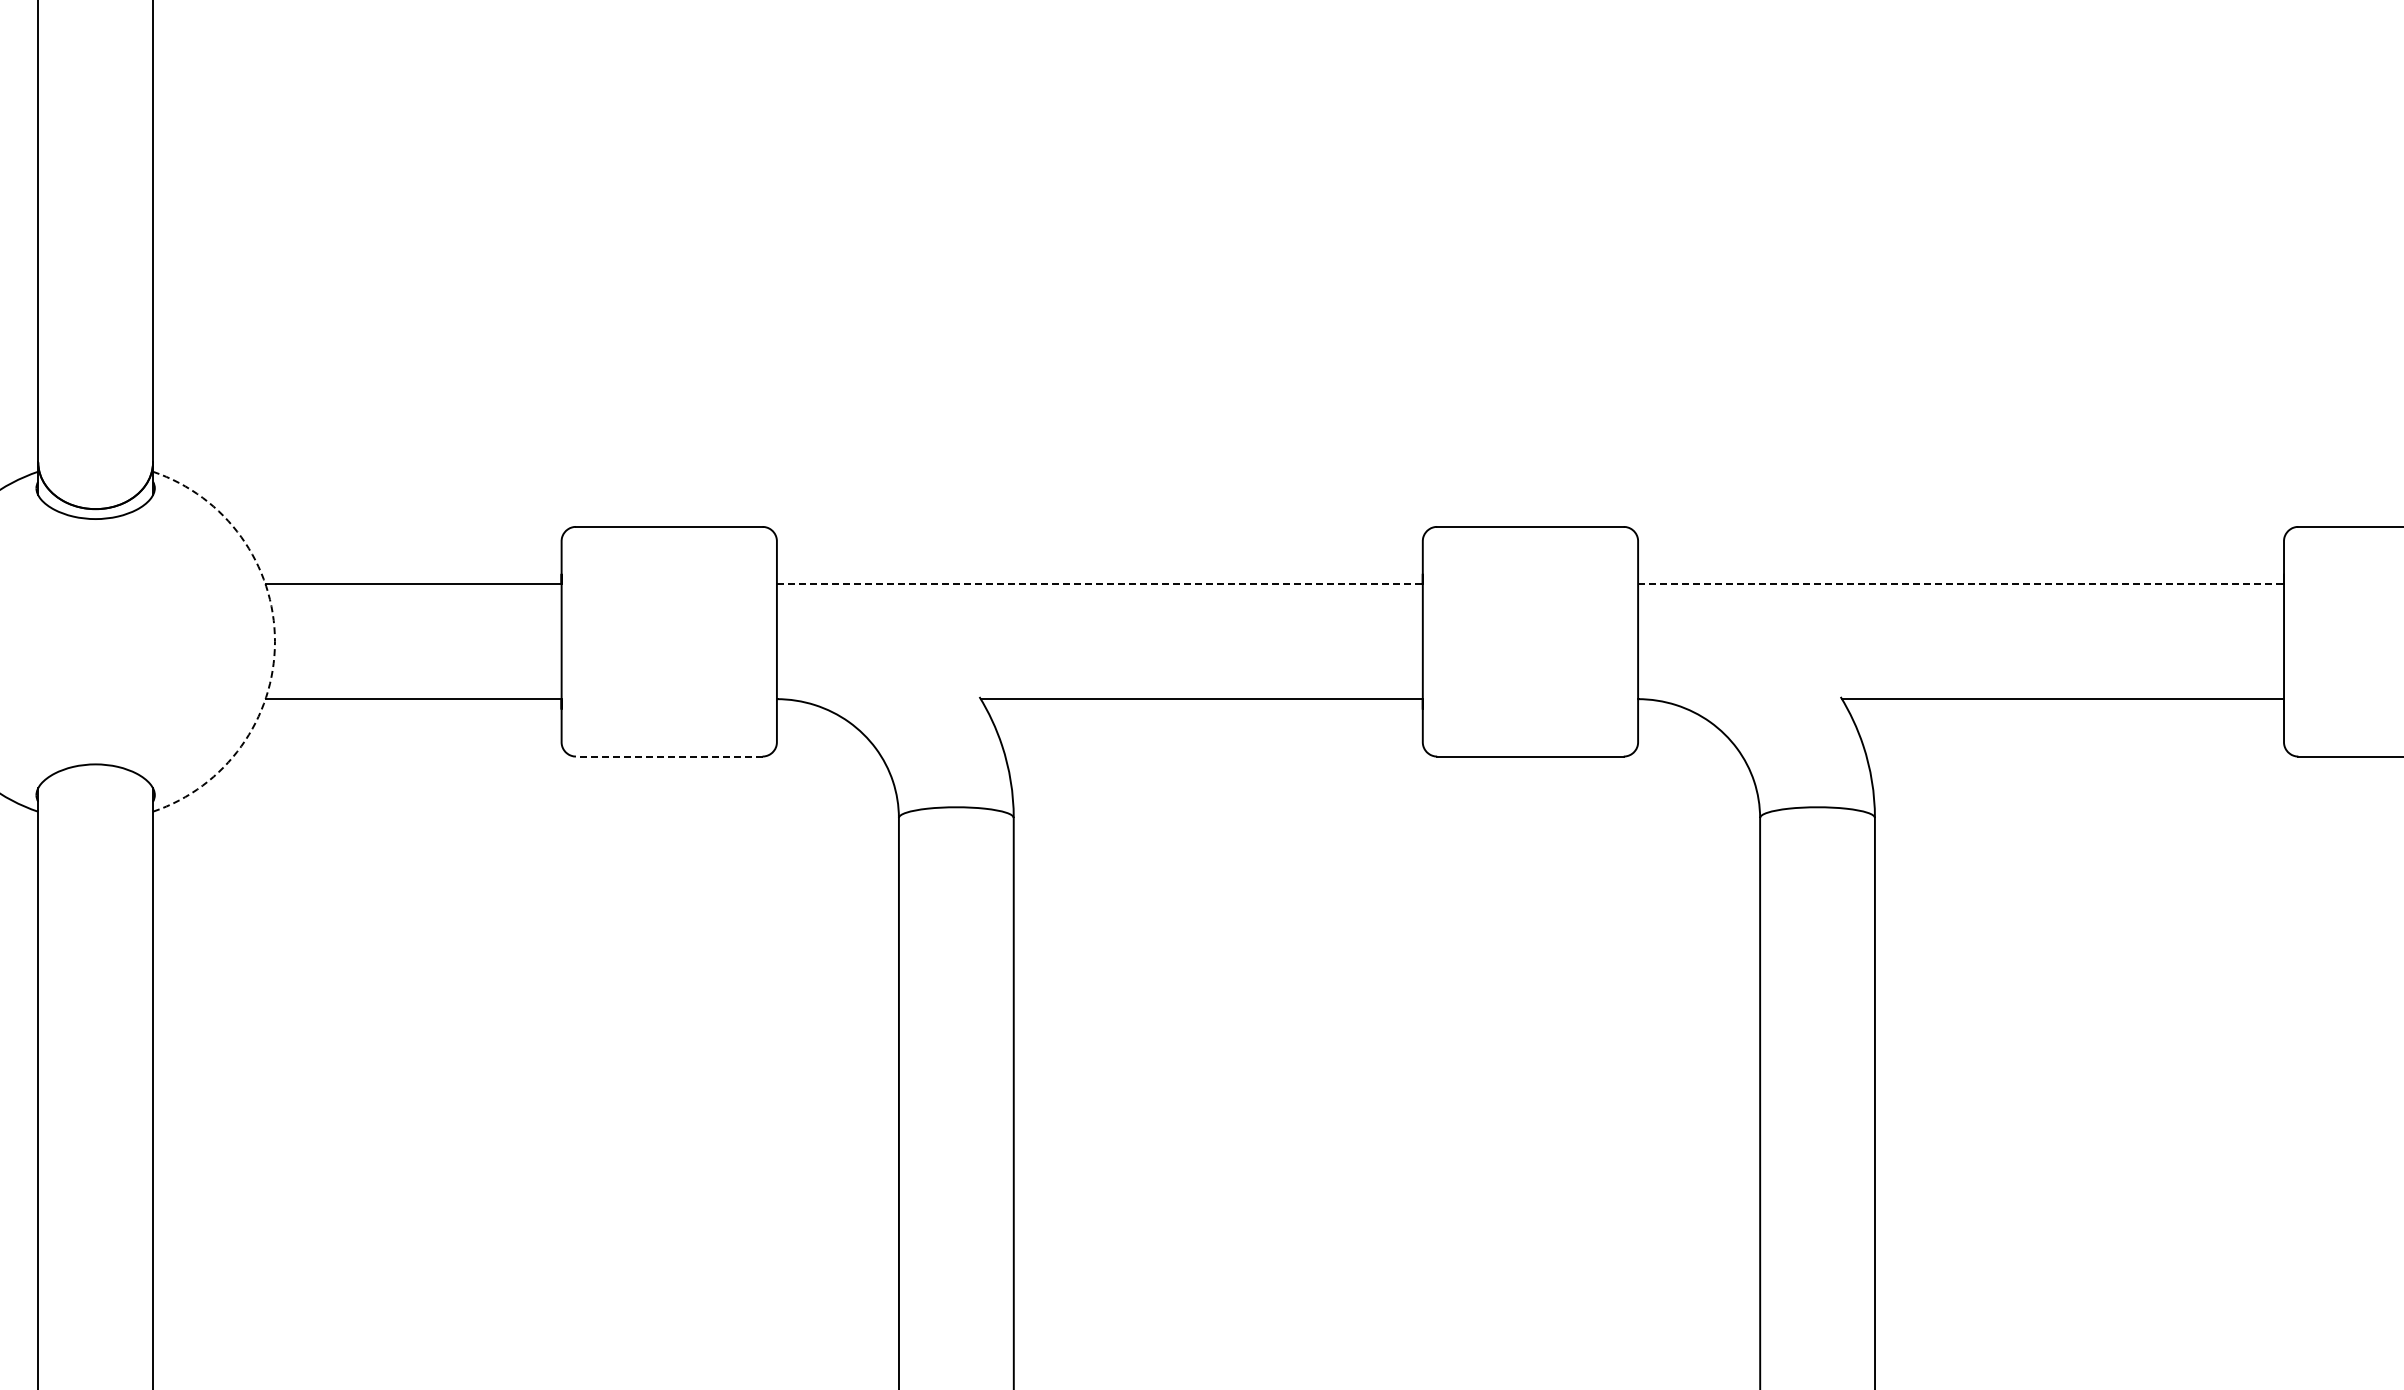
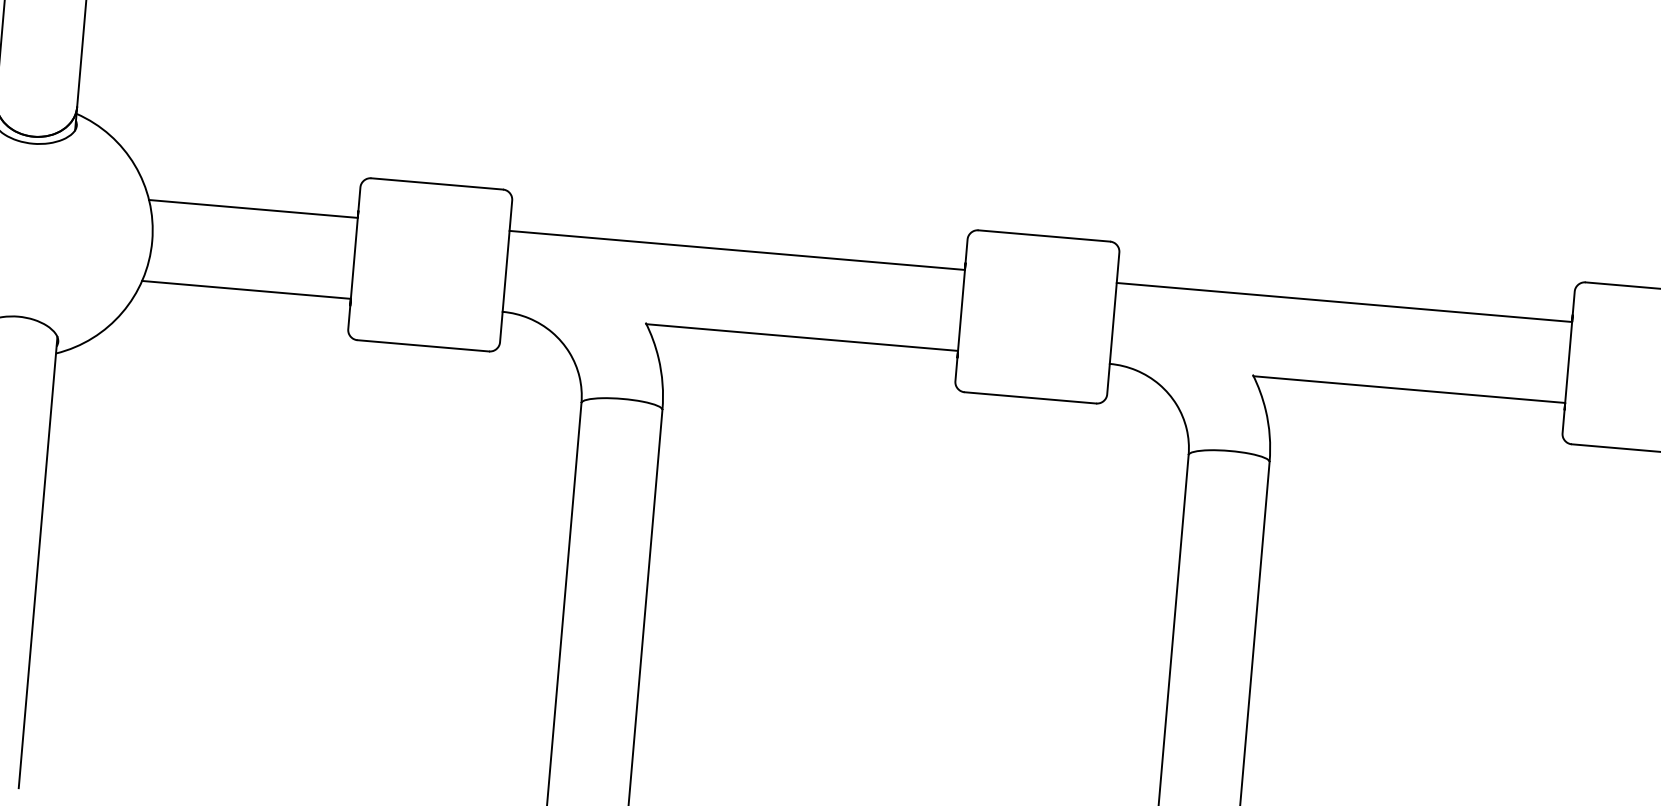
line: (1099, 584) -> (737, 250), dashed -> solid
line: (1961, 584) -> (1344, 302), dashed -> solid
arc: (274, 641) -> (151, 240), dashed -> solid
line: (668, 756) -> (422, 345), dashed -> solid

